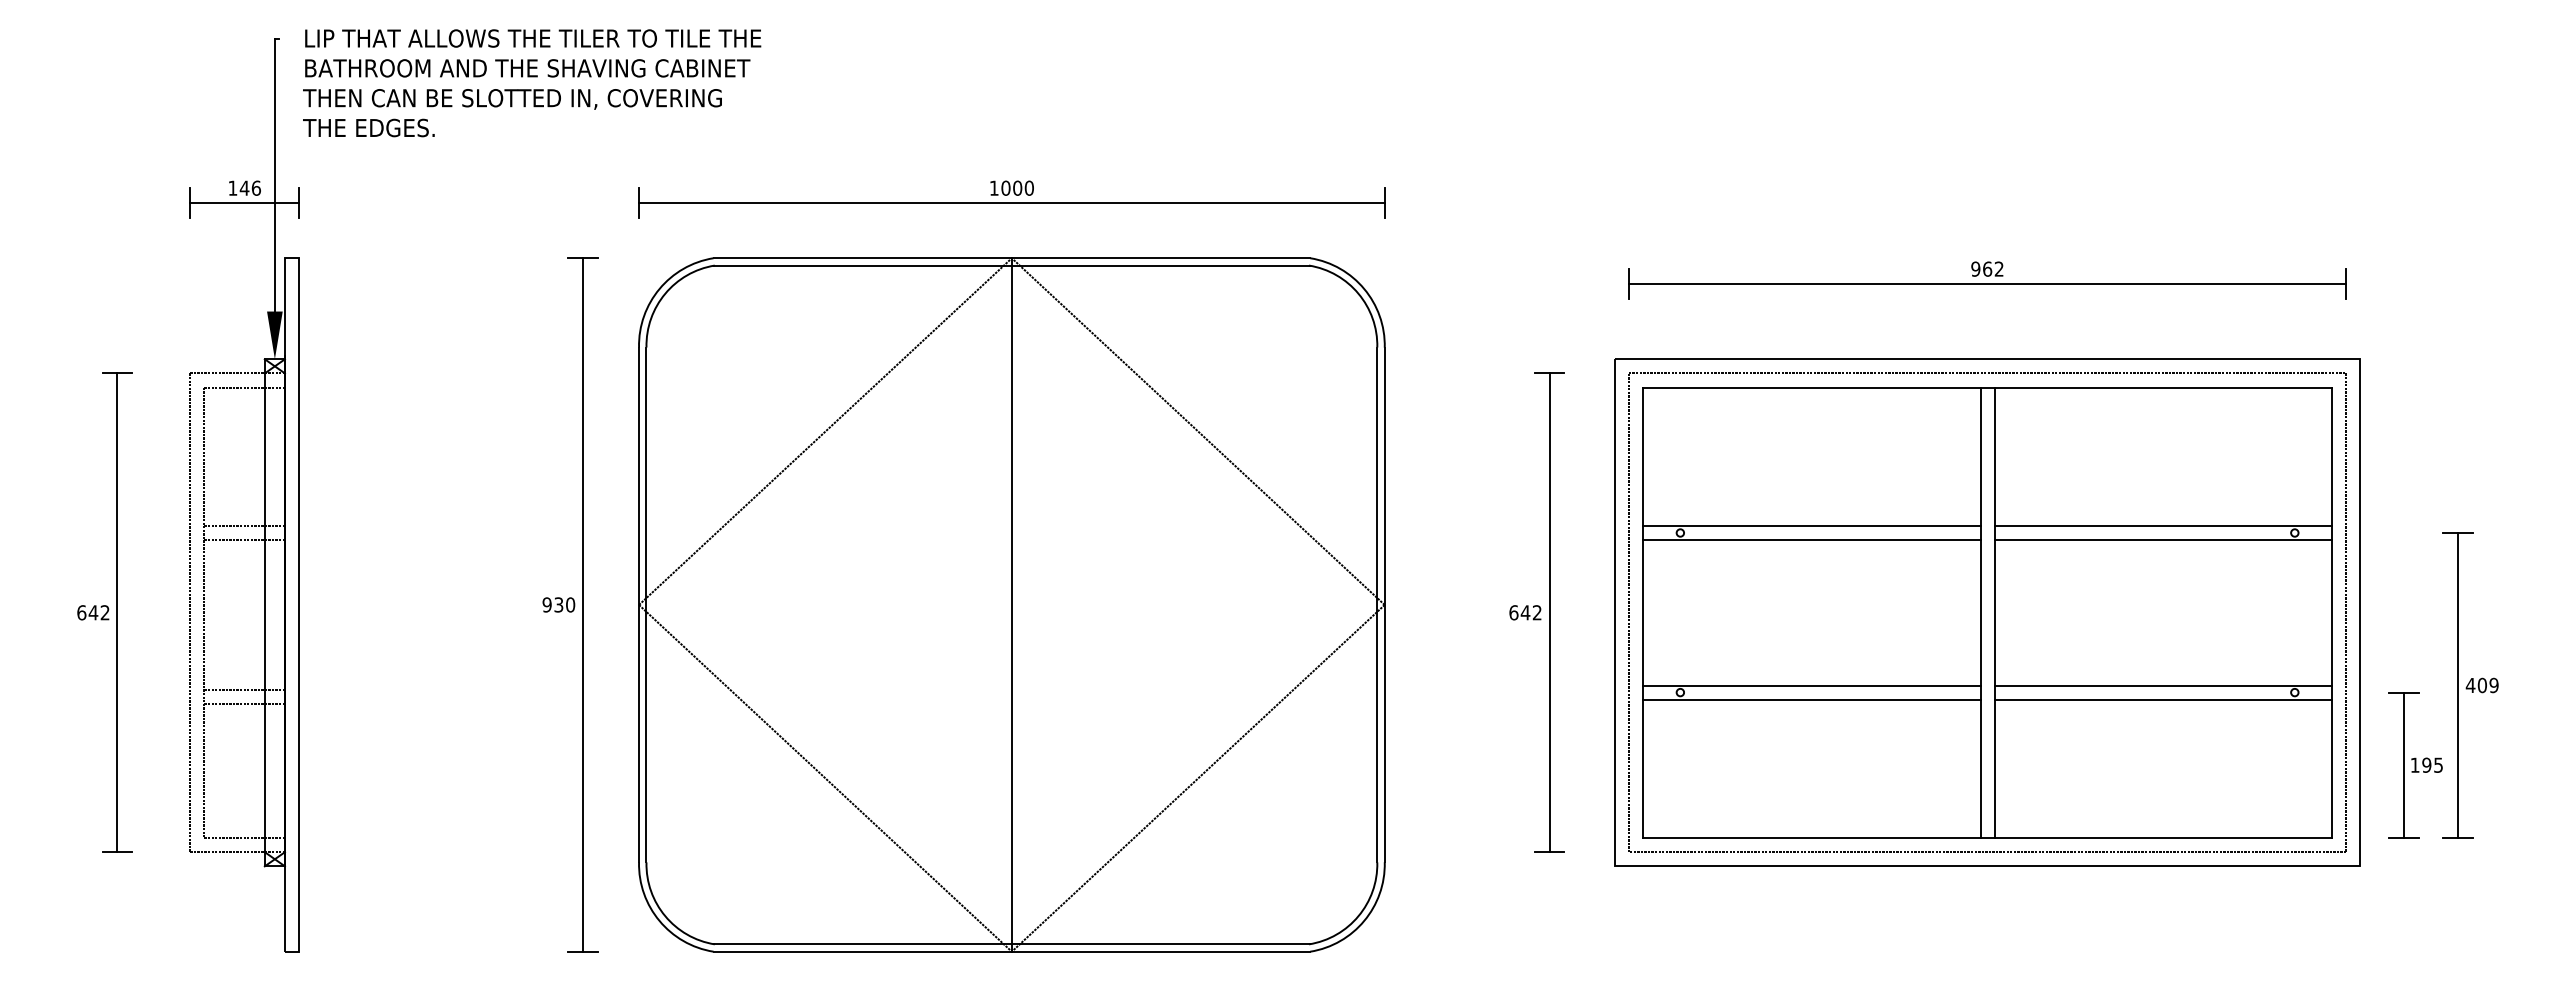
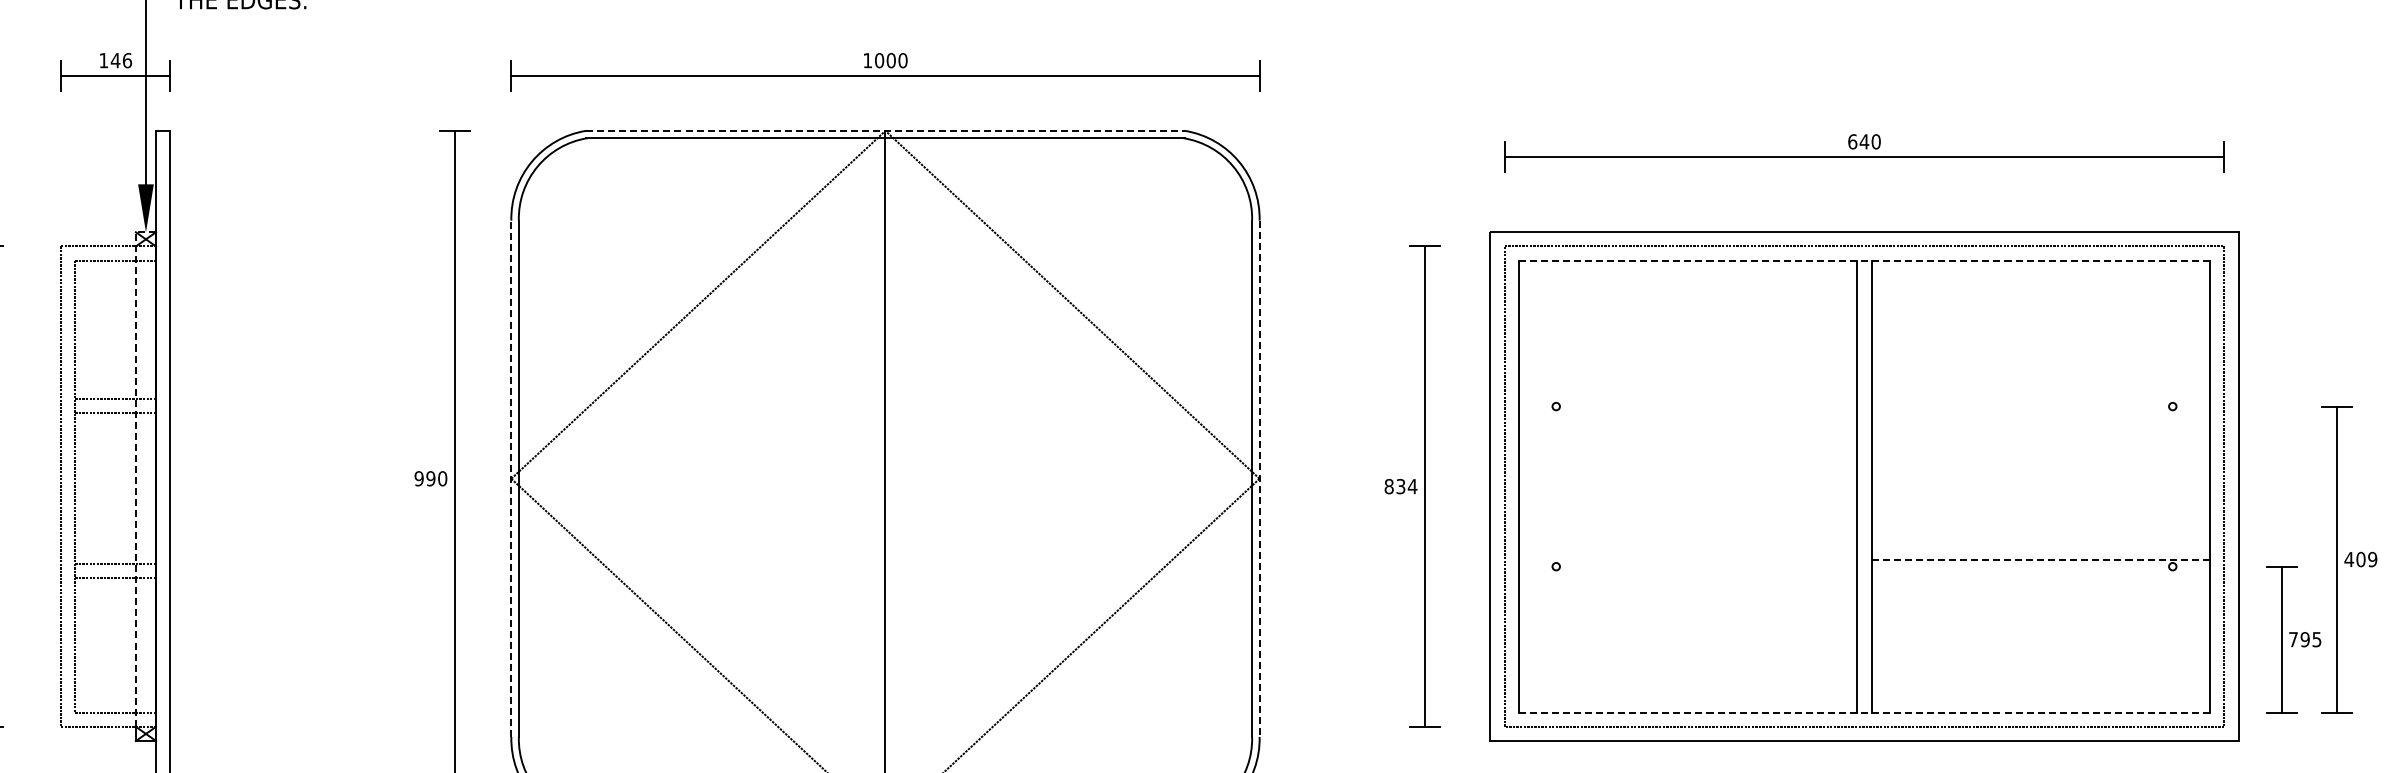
line: (1012, 258) -> (886, 131), solid -> dashed
text: (1987, 268) -> (1864, 141), 962 -> 640
line: (1987, 387) -> (1864, 260), solid -> dashed
line: (1811, 525) -> (1687, 399), removed
line: (2163, 525) -> (2041, 399), removed
line: (1811, 540) -> (1687, 414), removed
line: (2163, 540) -> (2041, 414), removed
line: (264, 594) -> (135, 468), solid -> dashed
text: (558, 604) -> (430, 478), 930 -> 990
line: (639, 604) -> (511, 478), solid -> dashed
line: (1384, 605) -> (1259, 479), solid -> dashed
text: (1525, 612) -> (1400, 486), 642 -> 834
line: (1811, 685) -> (1687, 559), removed
line: (2163, 685) -> (2041, 559), solid -> dashed
line: (1811, 699) -> (1687, 573), removed
line: (2163, 699) -> (2041, 573), removed
text: (2414, 764) -> (2292, 638), 195 -> 795
line: (1987, 838) -> (1864, 713), solid -> dashed

